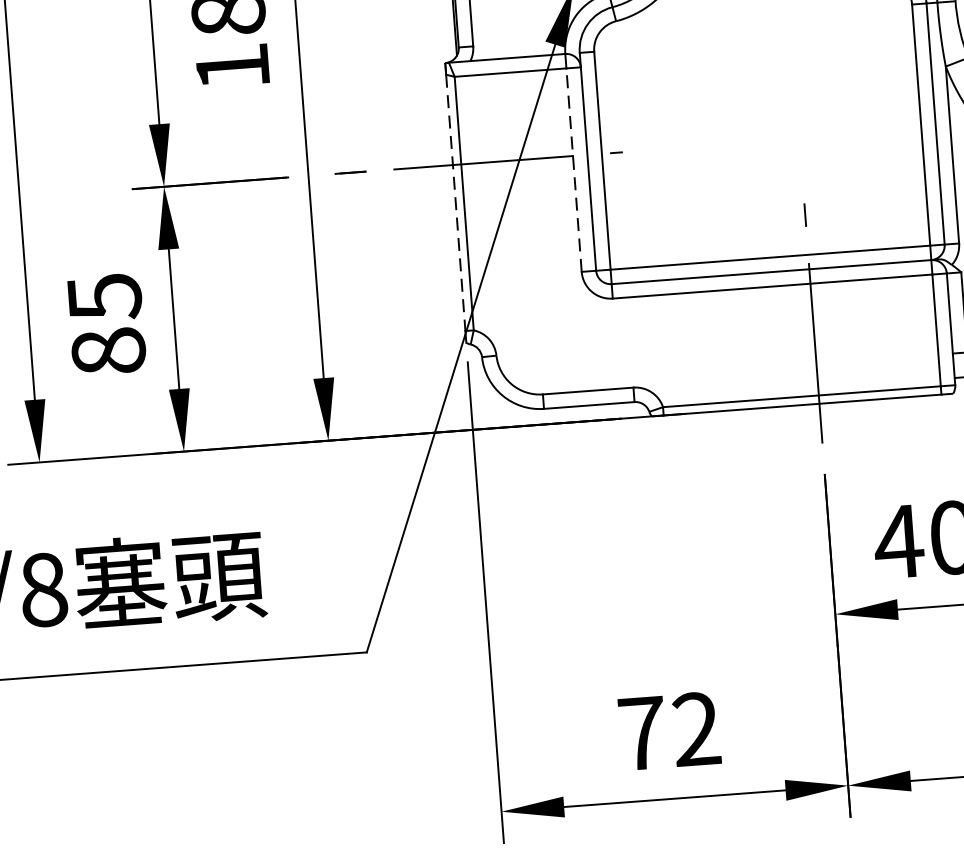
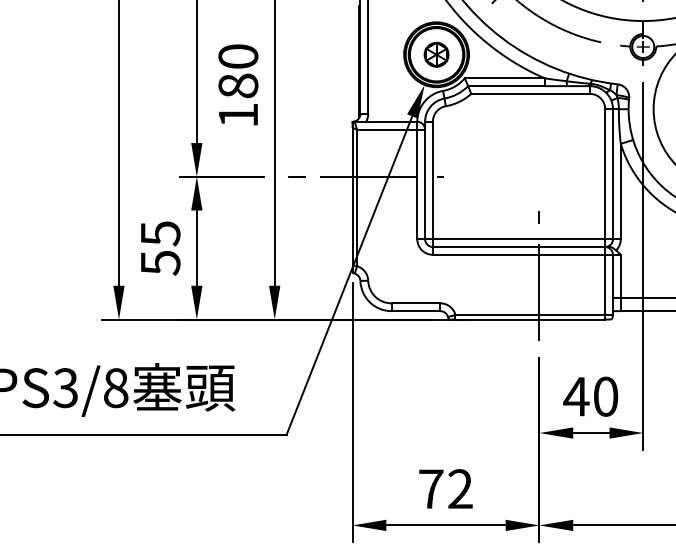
line: (574, 170) -> (417, 184), dashed -> solid
line: (455, 203) -> (352, 197), dashed -> solid
text: (108, 350) -> (160, 262), 85 -> 55

